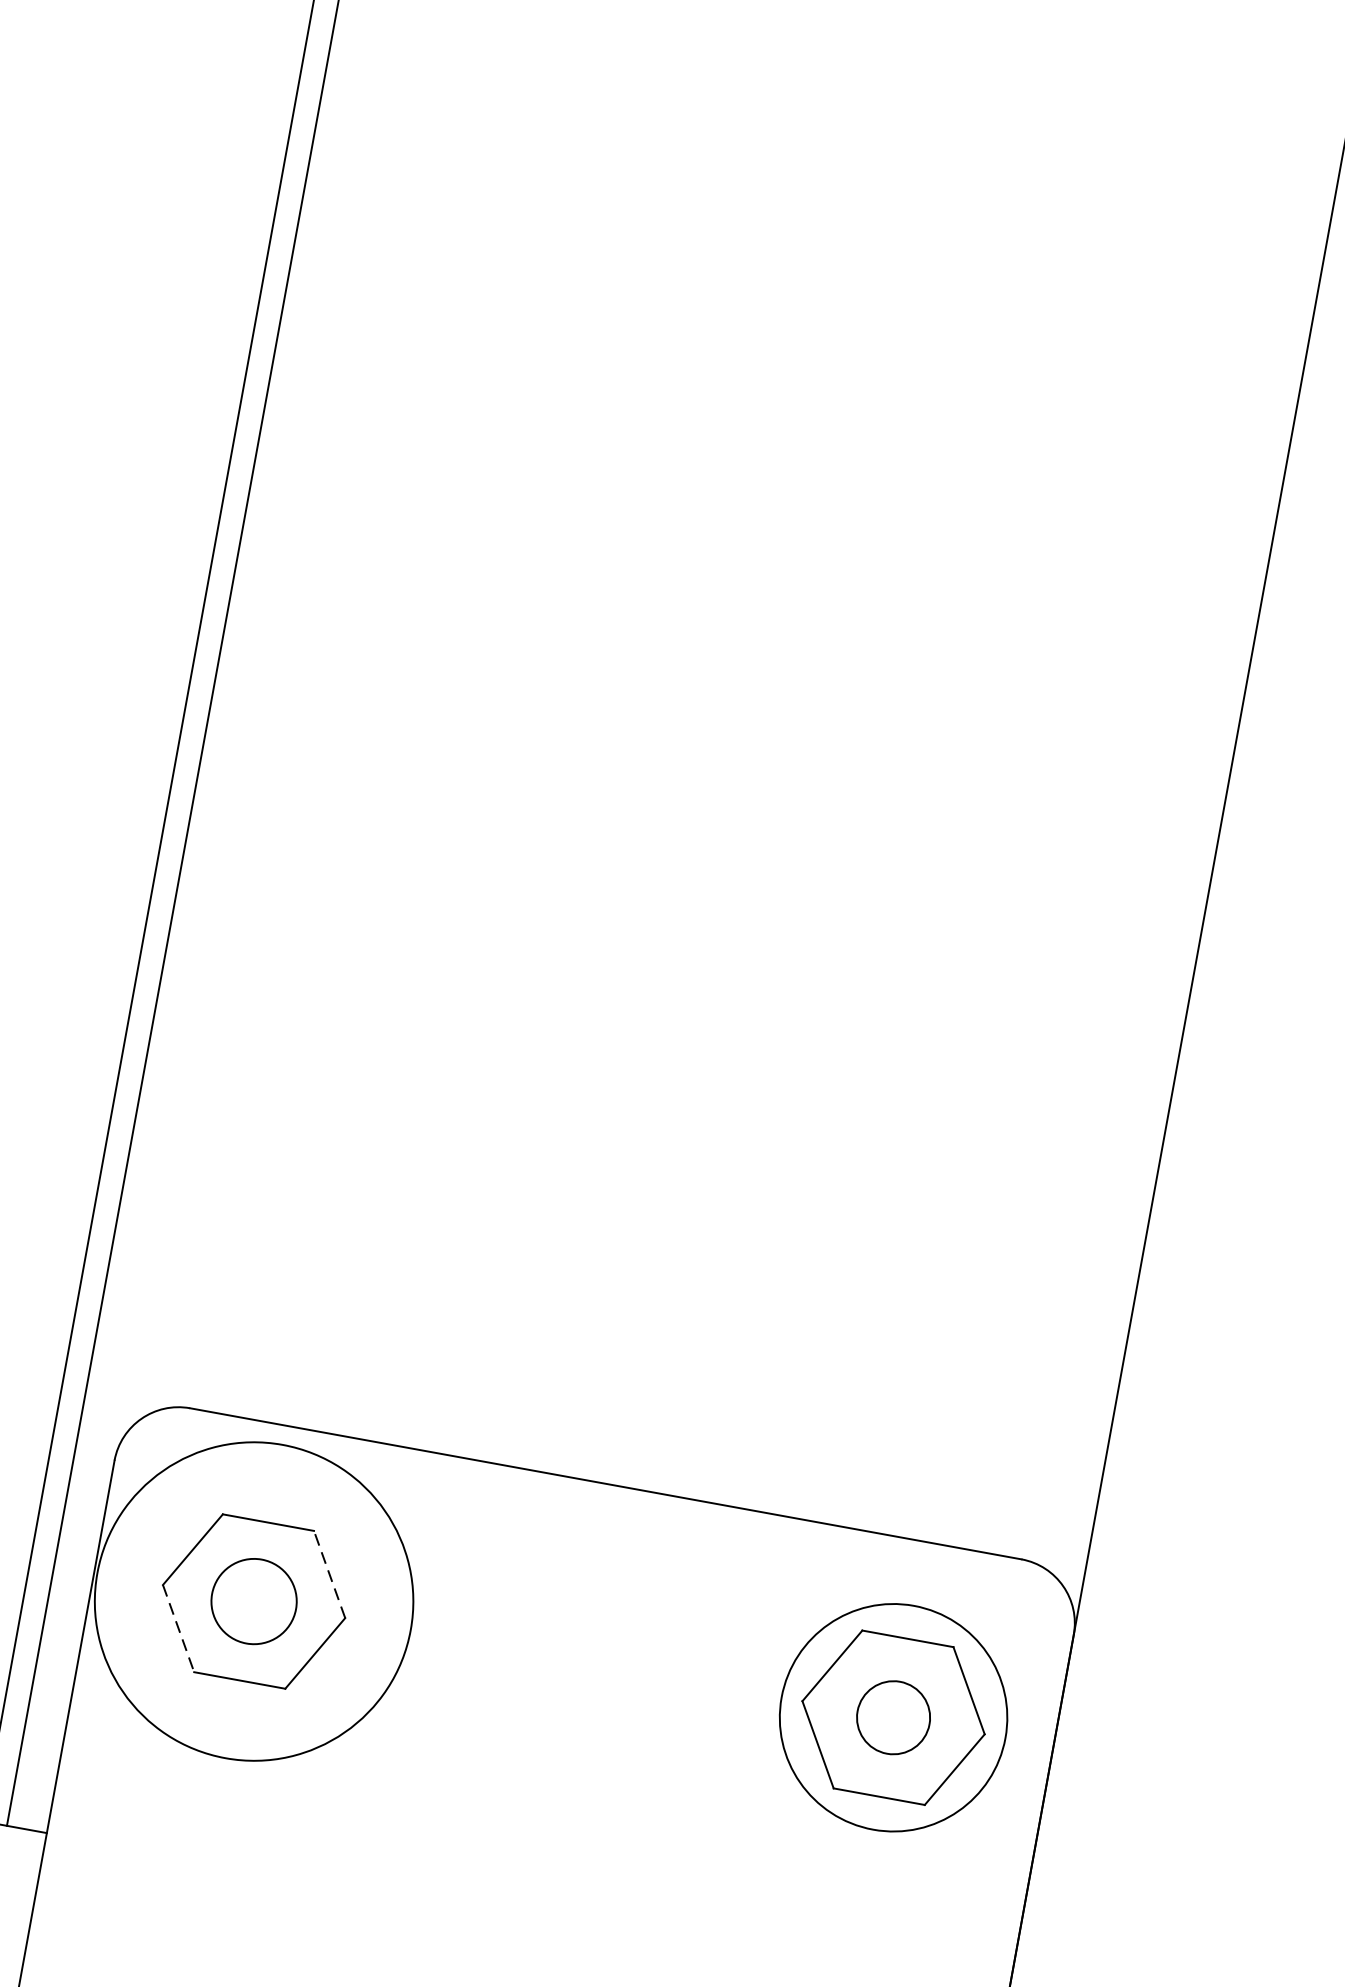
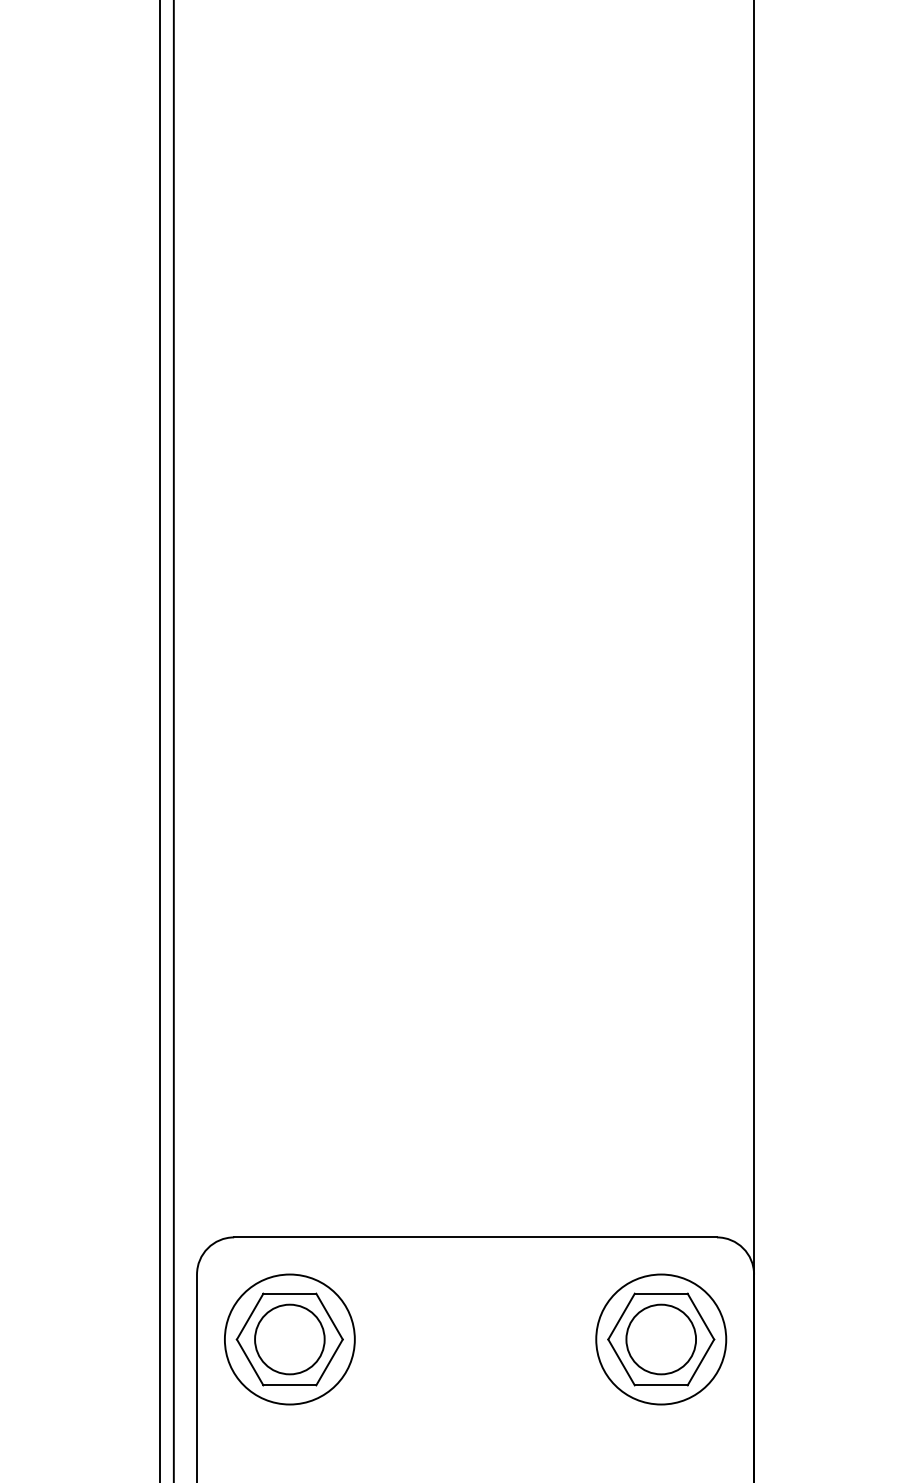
line: (329, 1574) -> (329, 1316), dashed -> solid
circle: (253, 1601) -> (289, 1339), size x0.71
circle: (253, 1601) -> (289, 1339), size x1.43
line: (179, 1628) -> (250, 1362), dashed -> solid
circle: (894, 1717) -> (661, 1339), size x1.67

